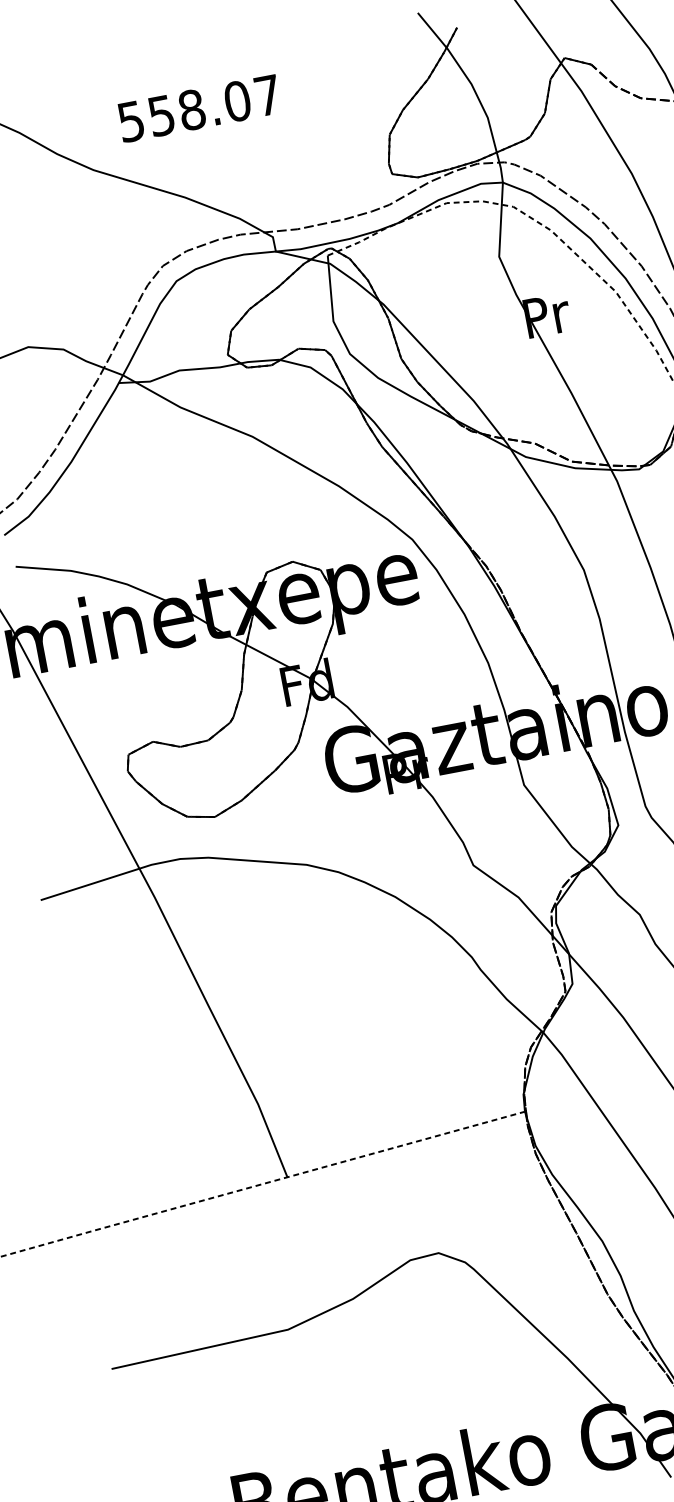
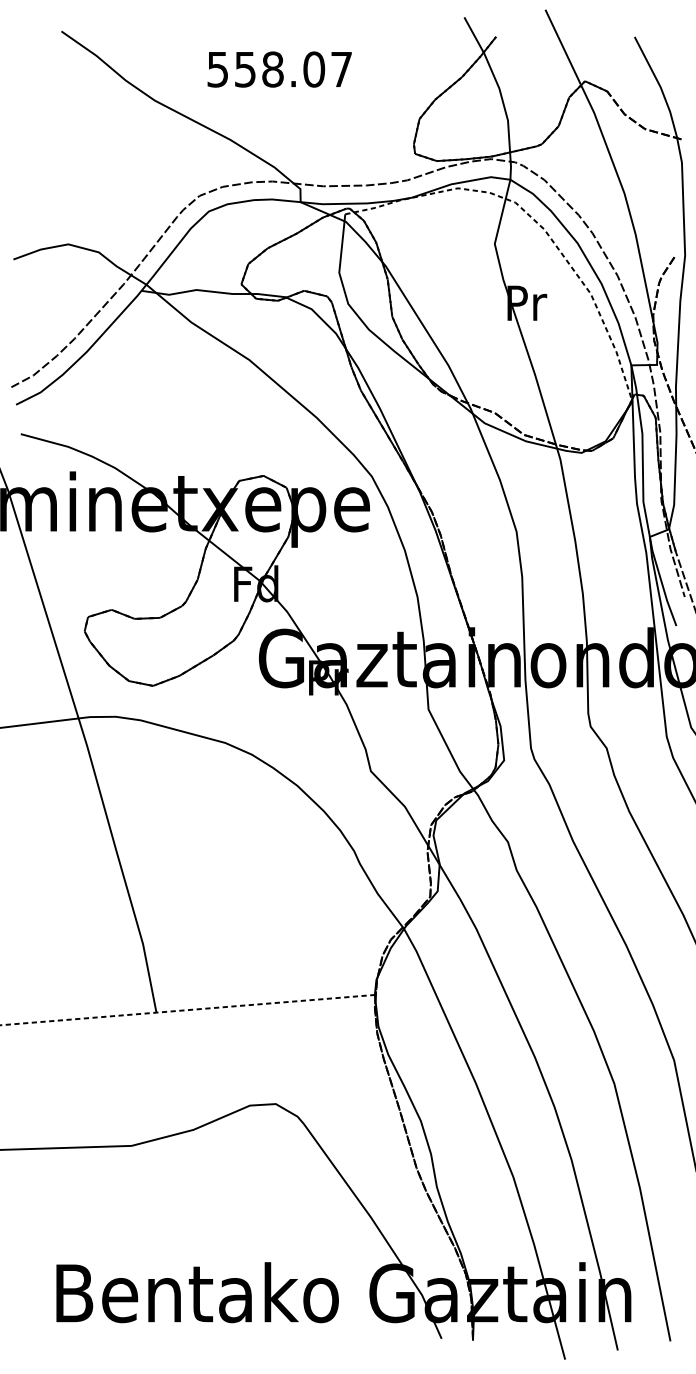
text: (199, 108) -> (279, 69), moved

